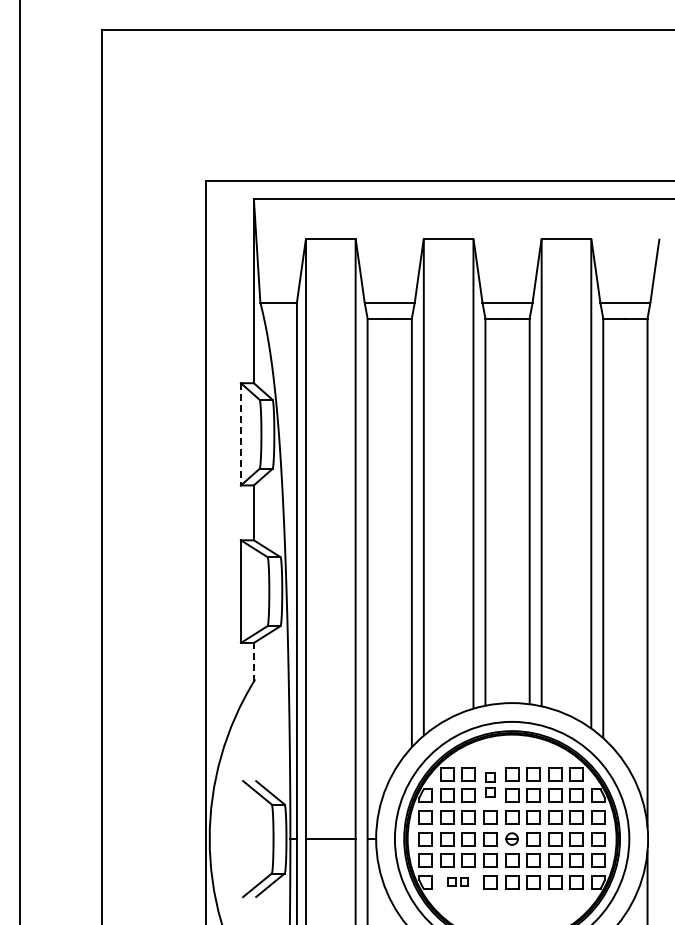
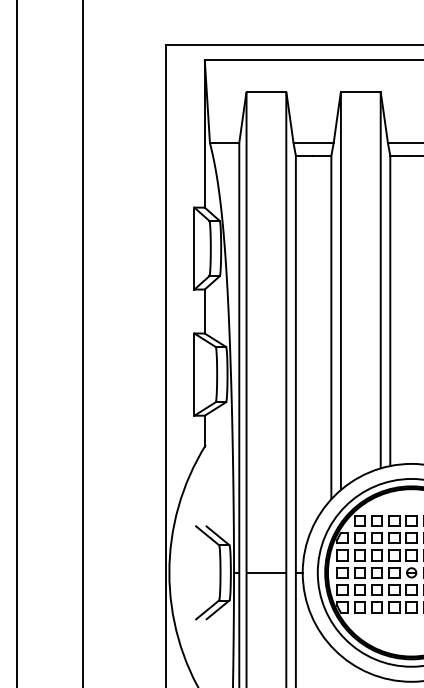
line: (240, 434) -> (194, 248), dashed -> solid
line: (253, 661) -> (204, 430), dashed -> solid
part: (490, 784) -> (394, 529), size x1.43
part: (457, 882) -> (367, 607), size x1.67

